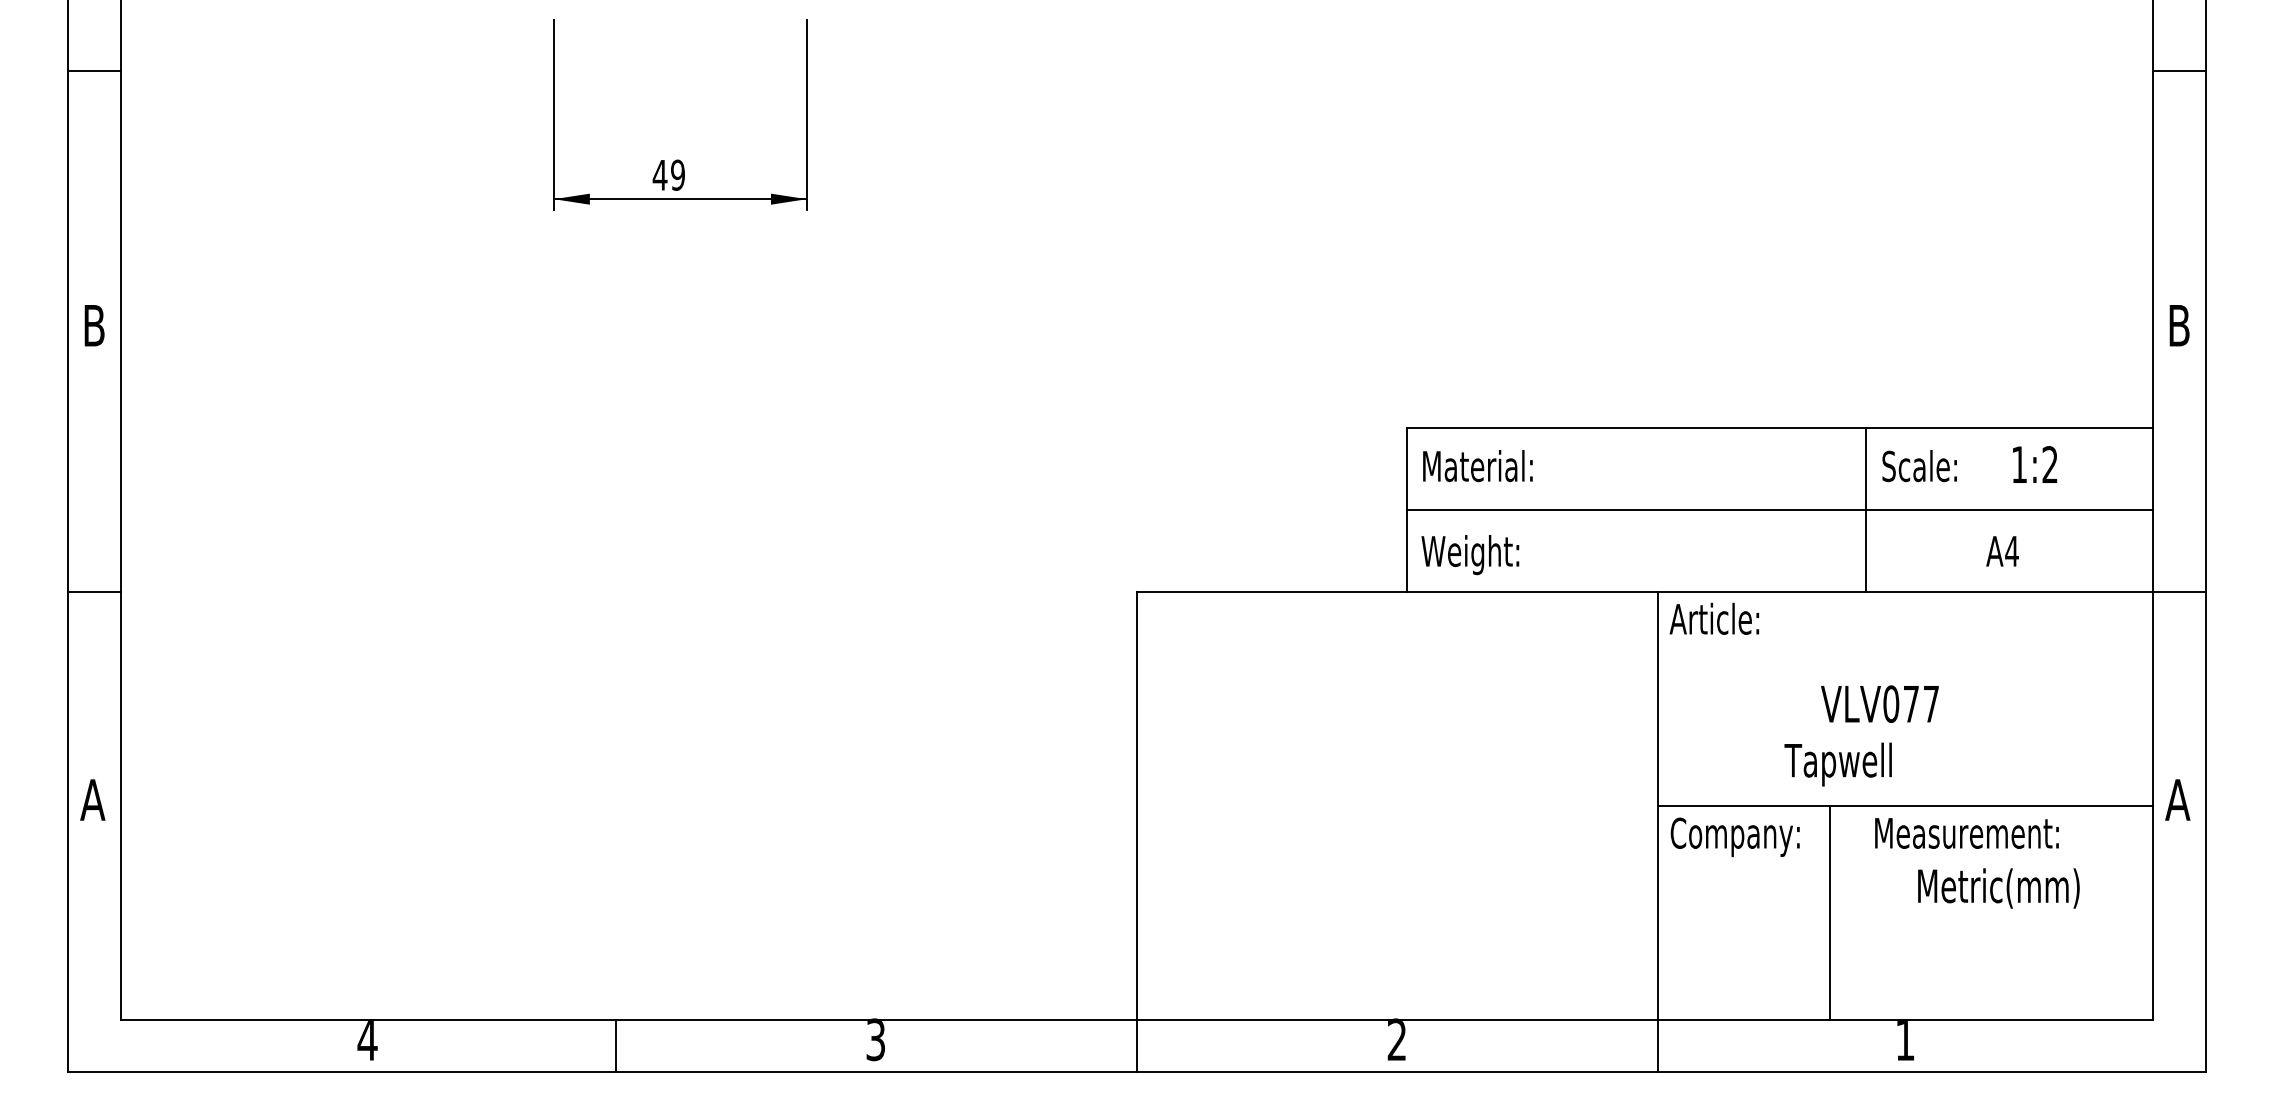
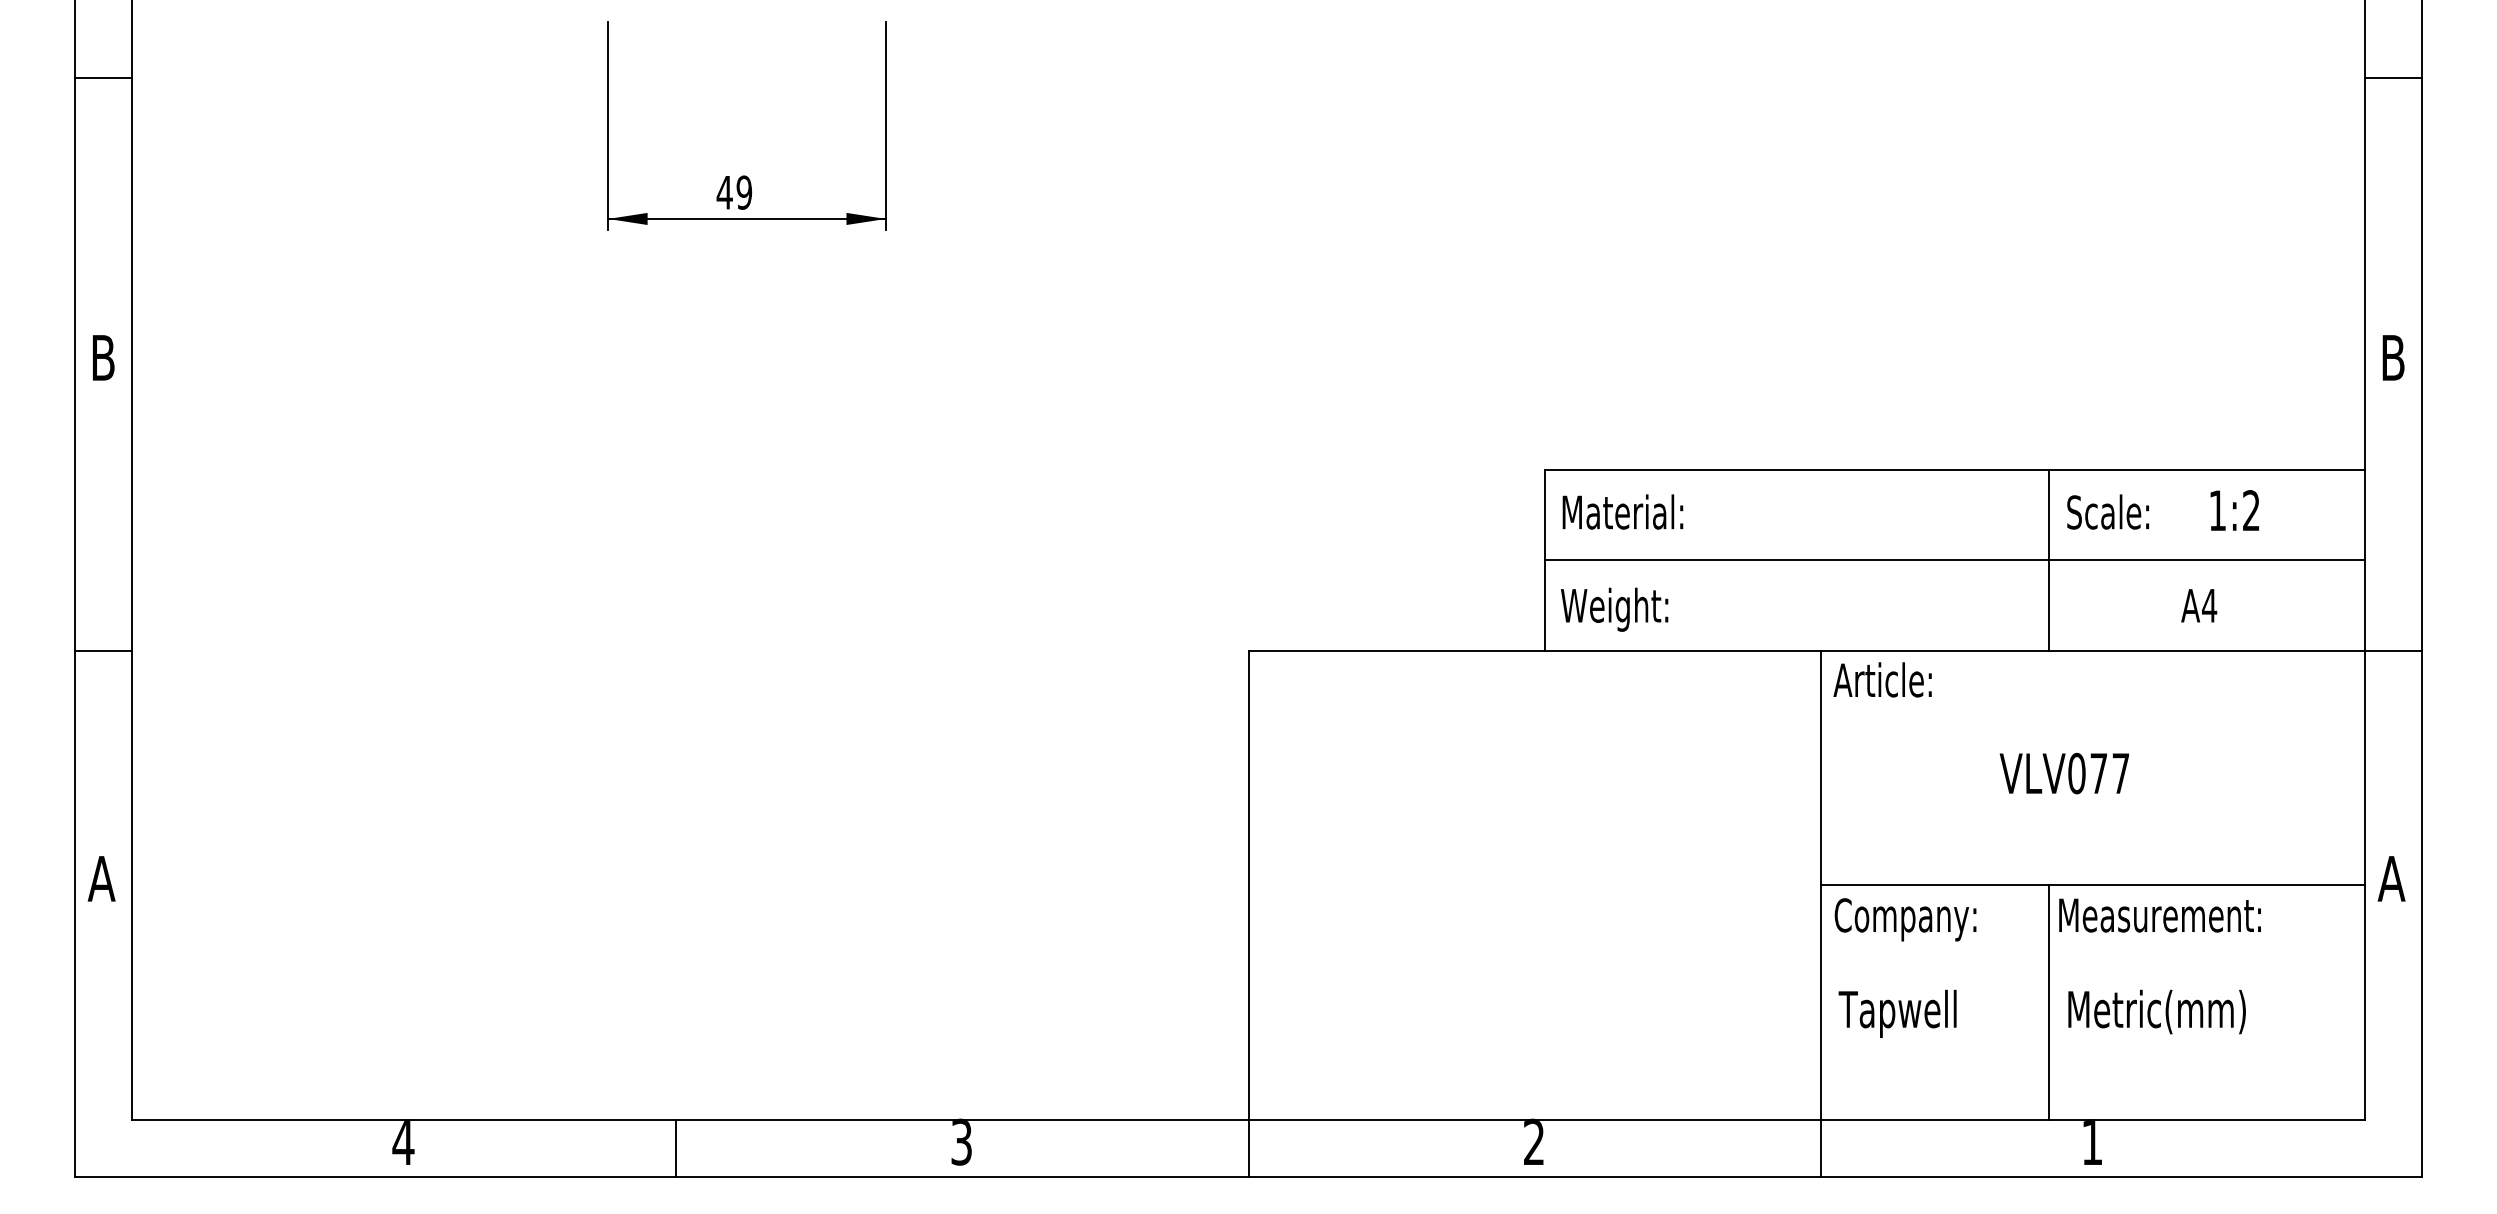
text: (1838, 764) -> (1897, 1013), moved
text: (1998, 888) -> (2156, 1011), moved
line: (1829, 912) -> (2049, 1002), moved

